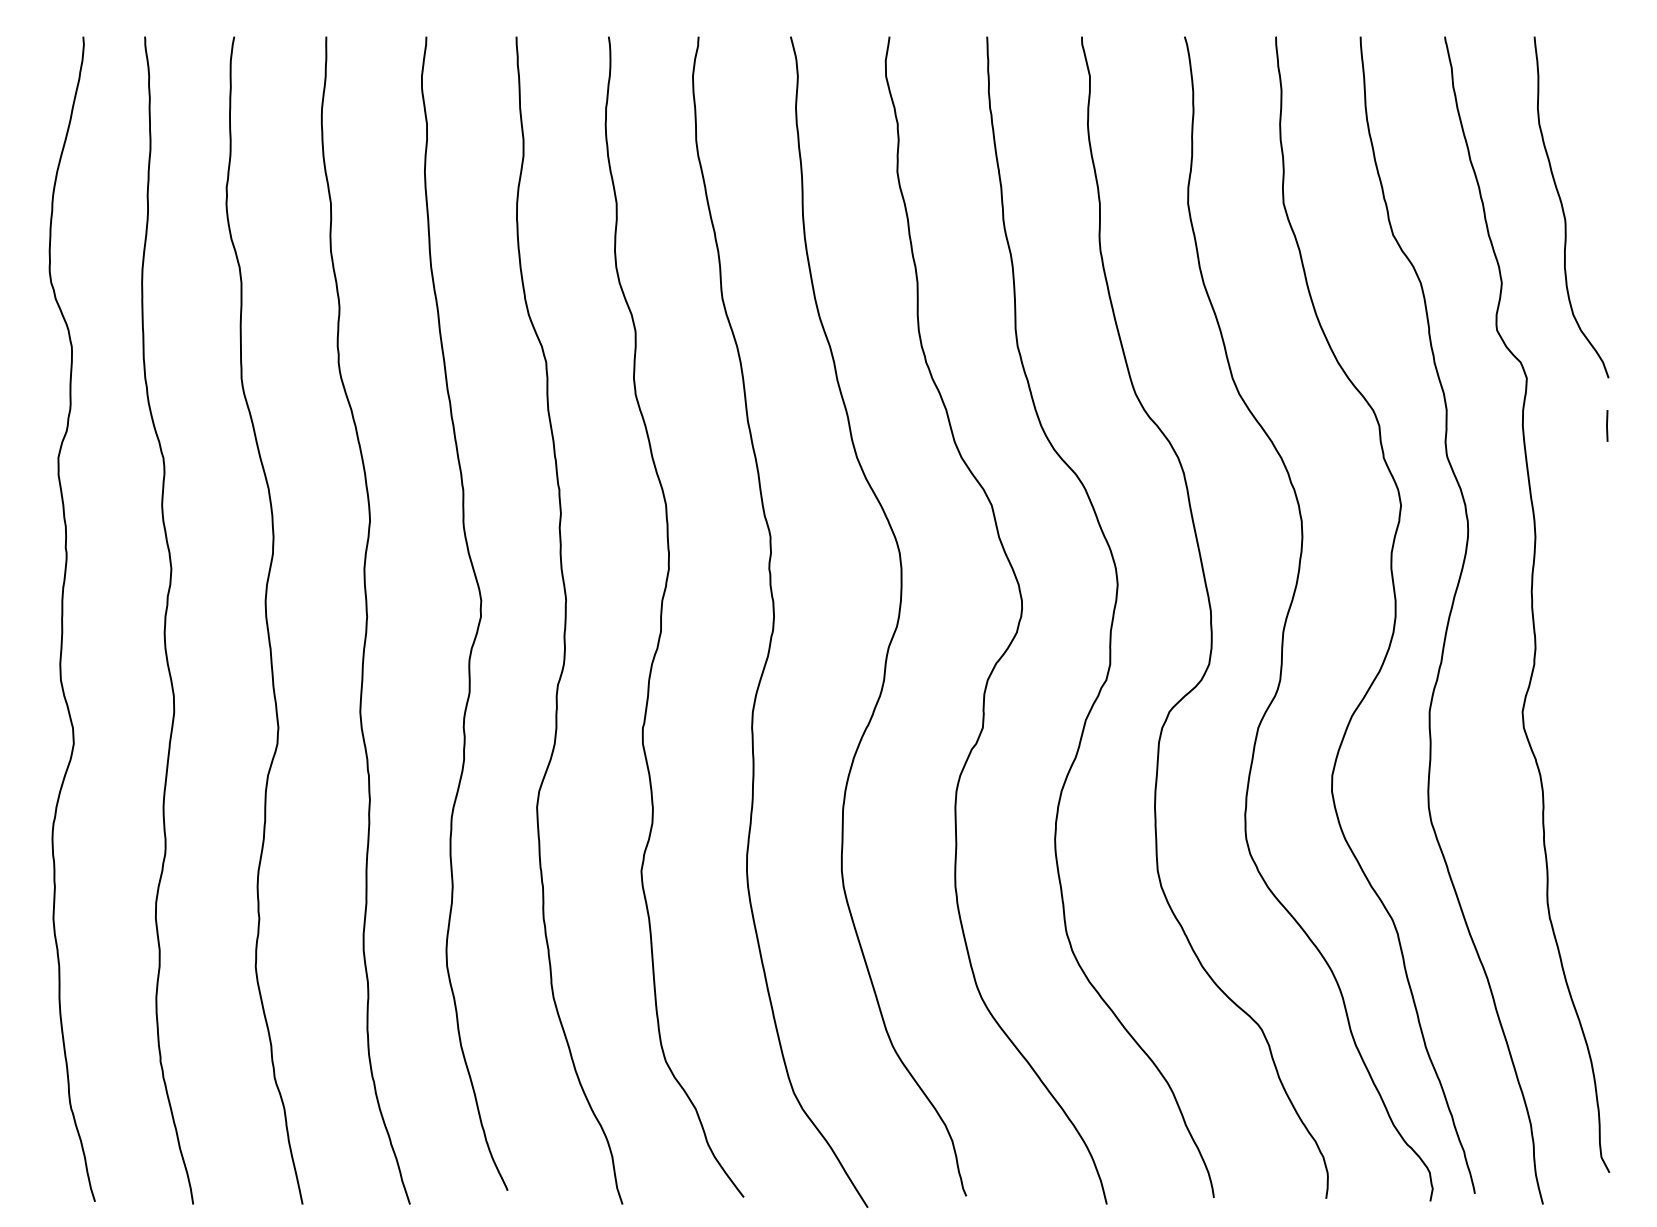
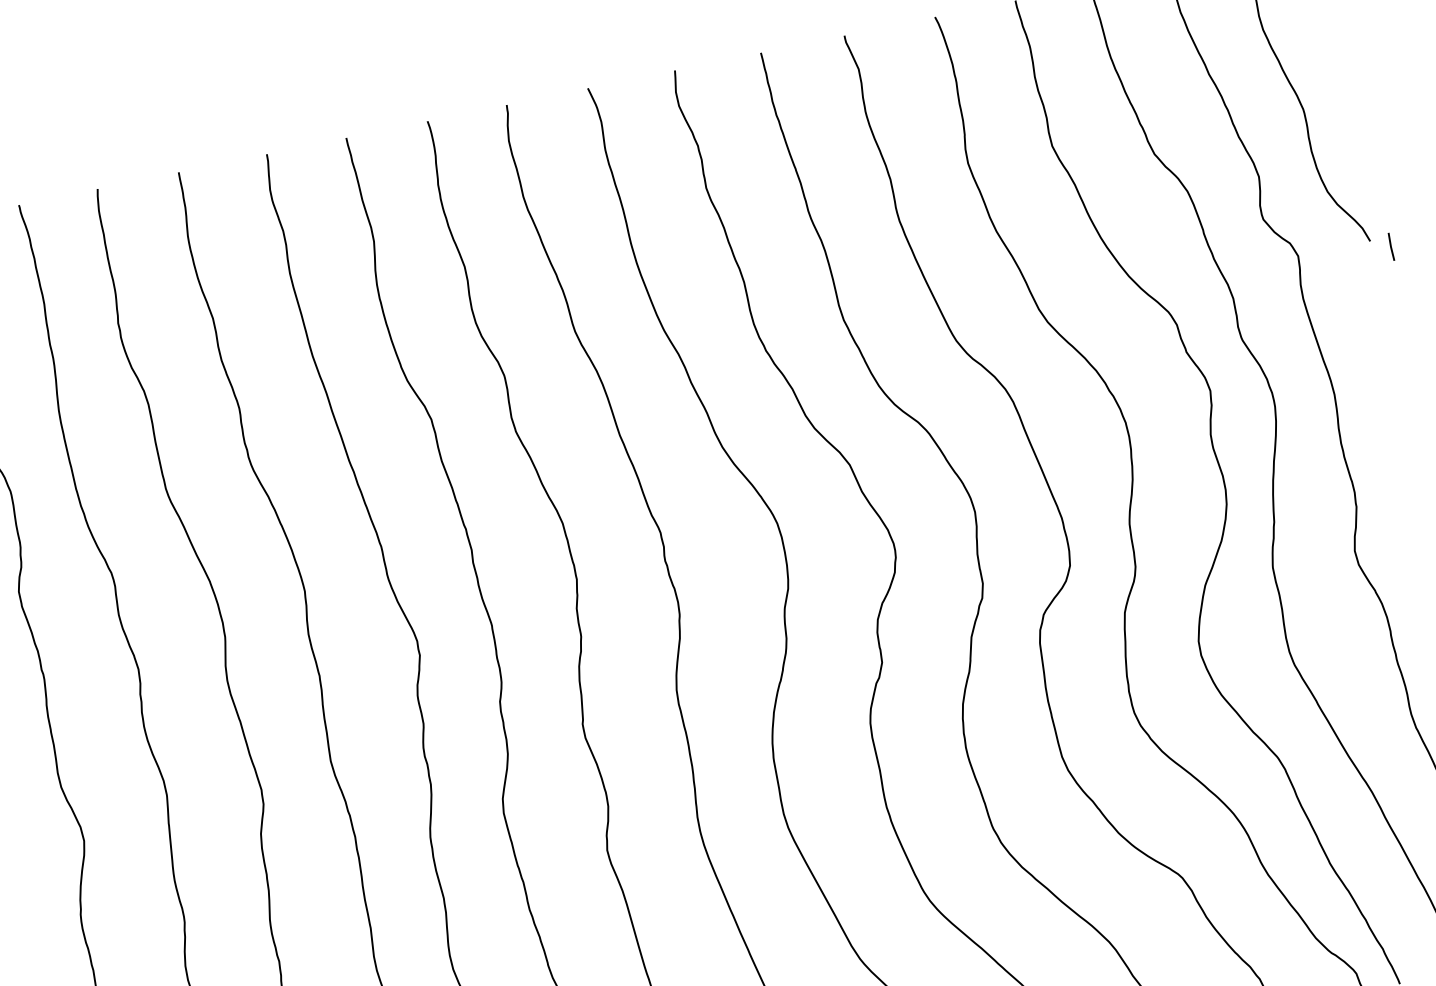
line: (1607, 425) -> (1391, 246), moved

